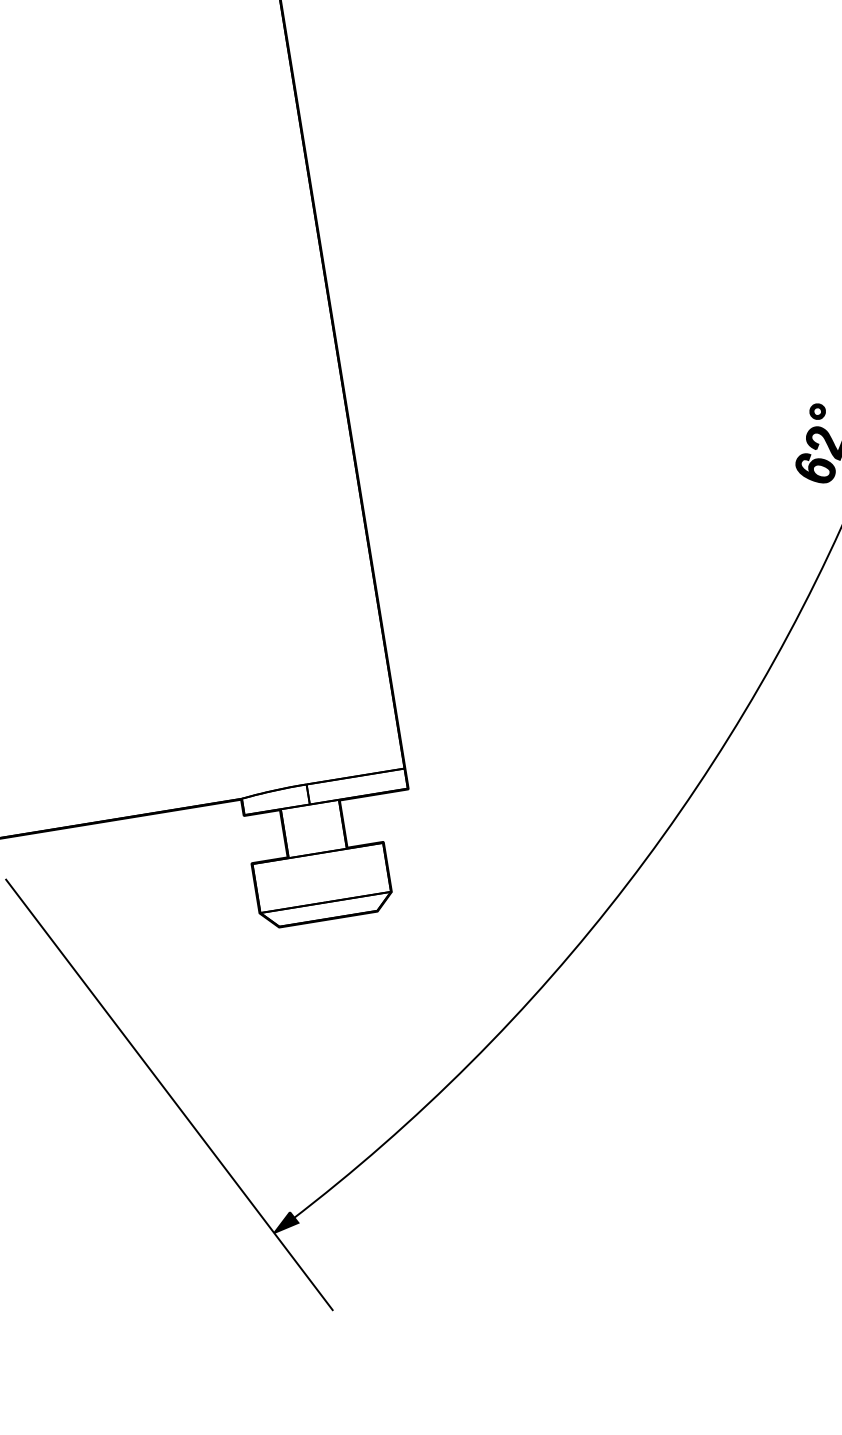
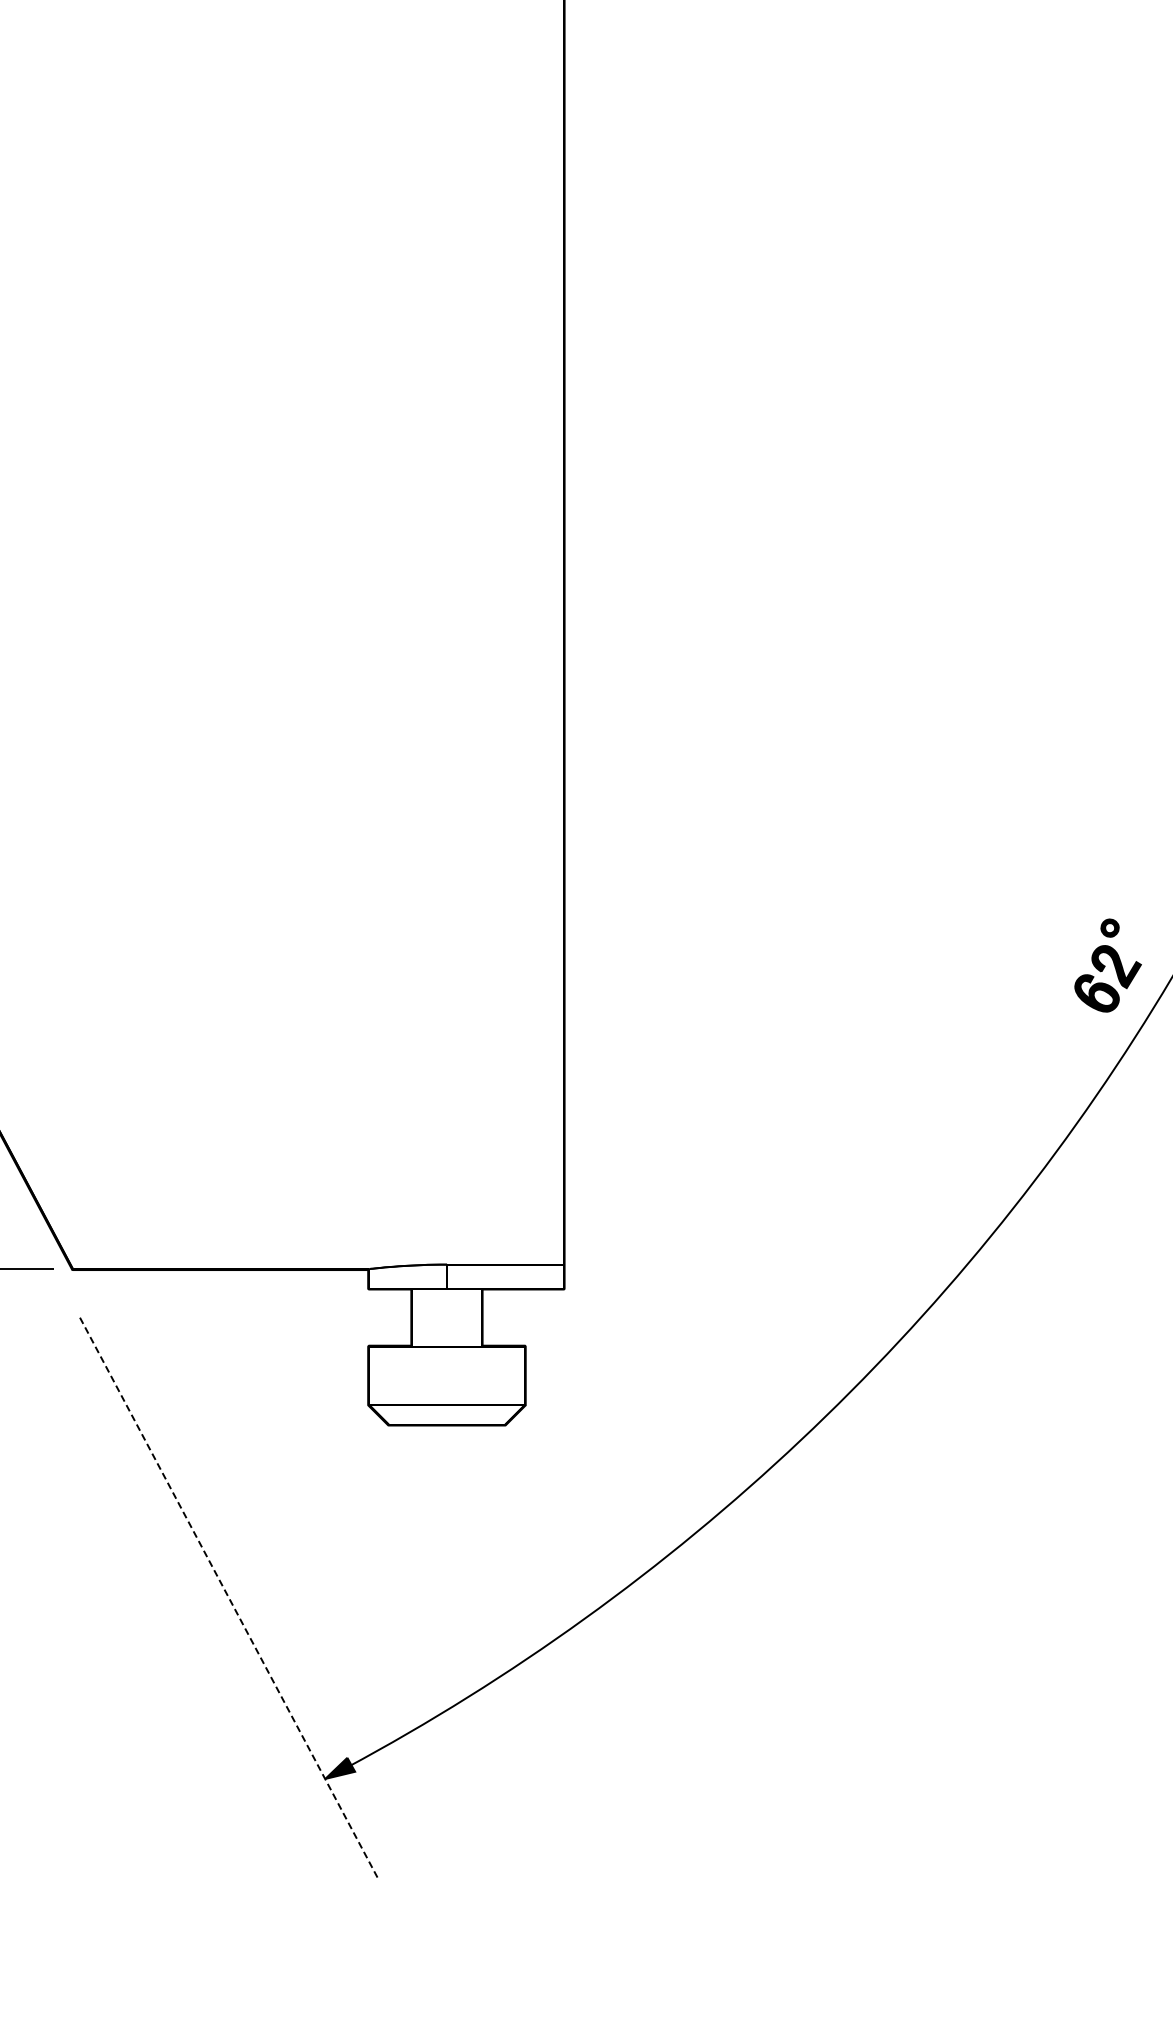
line: (169, 1095) -> (229, 1599), solid -> dashed

